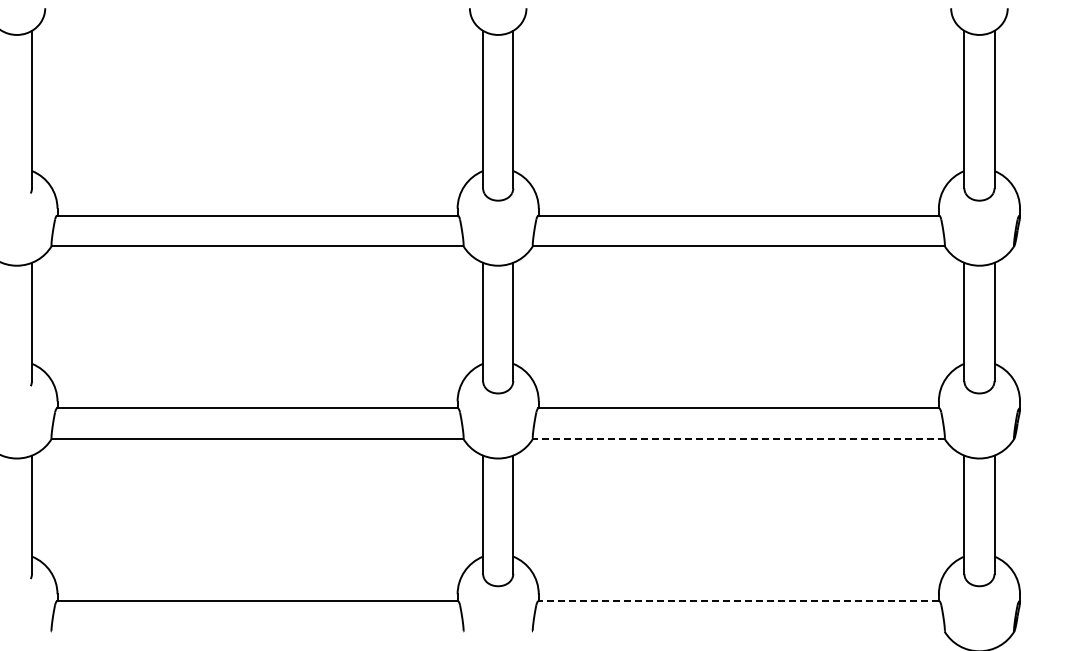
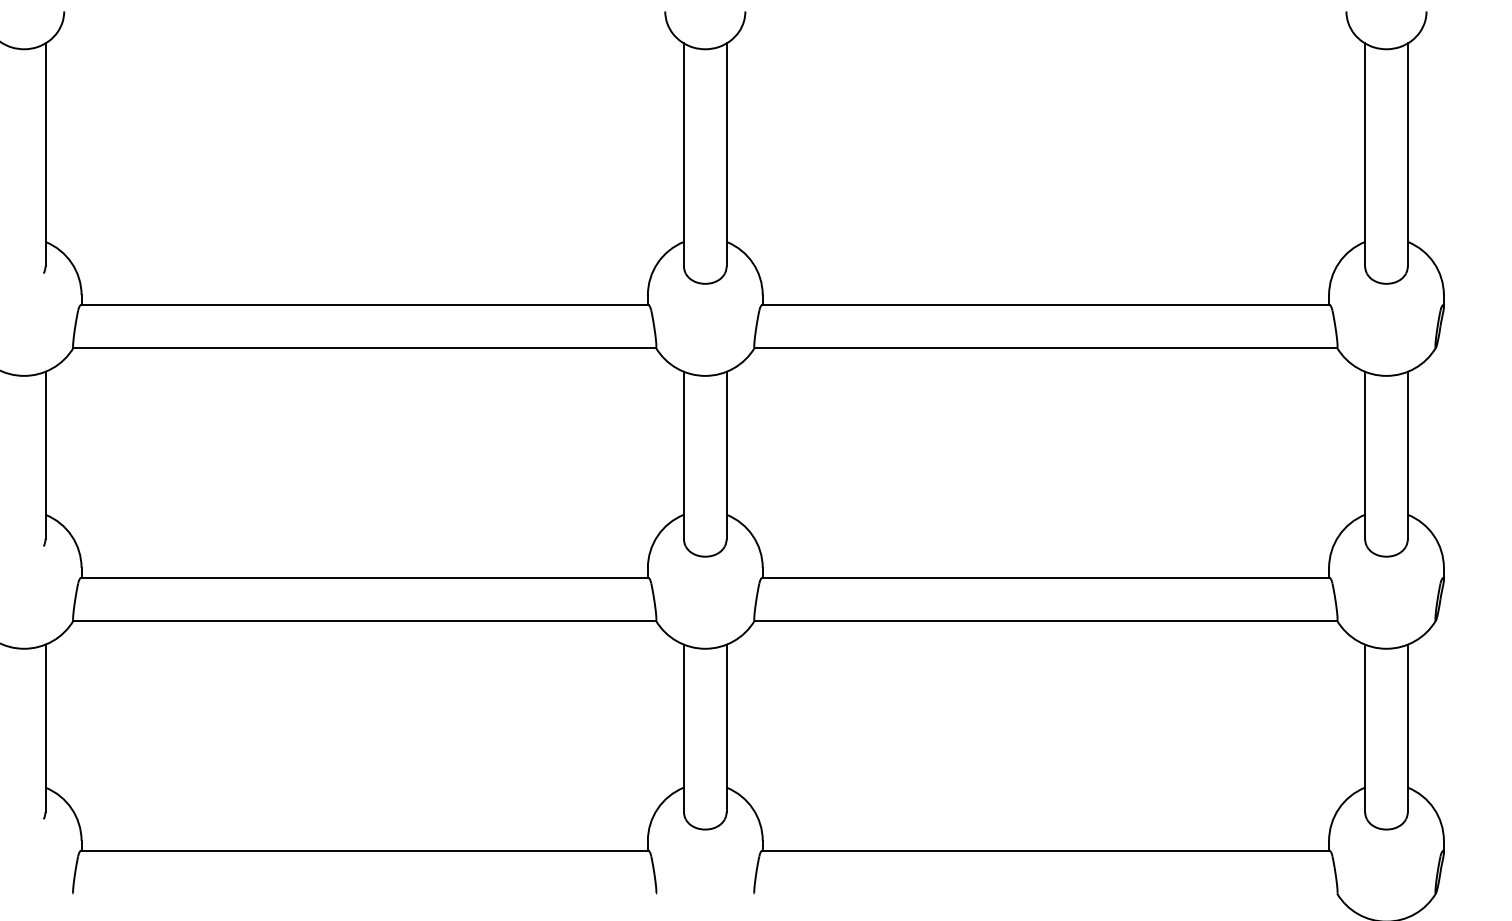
line: (738, 438) -> (1045, 620), dashed -> solid
line: (738, 601) -> (1045, 851), dashed -> solid

